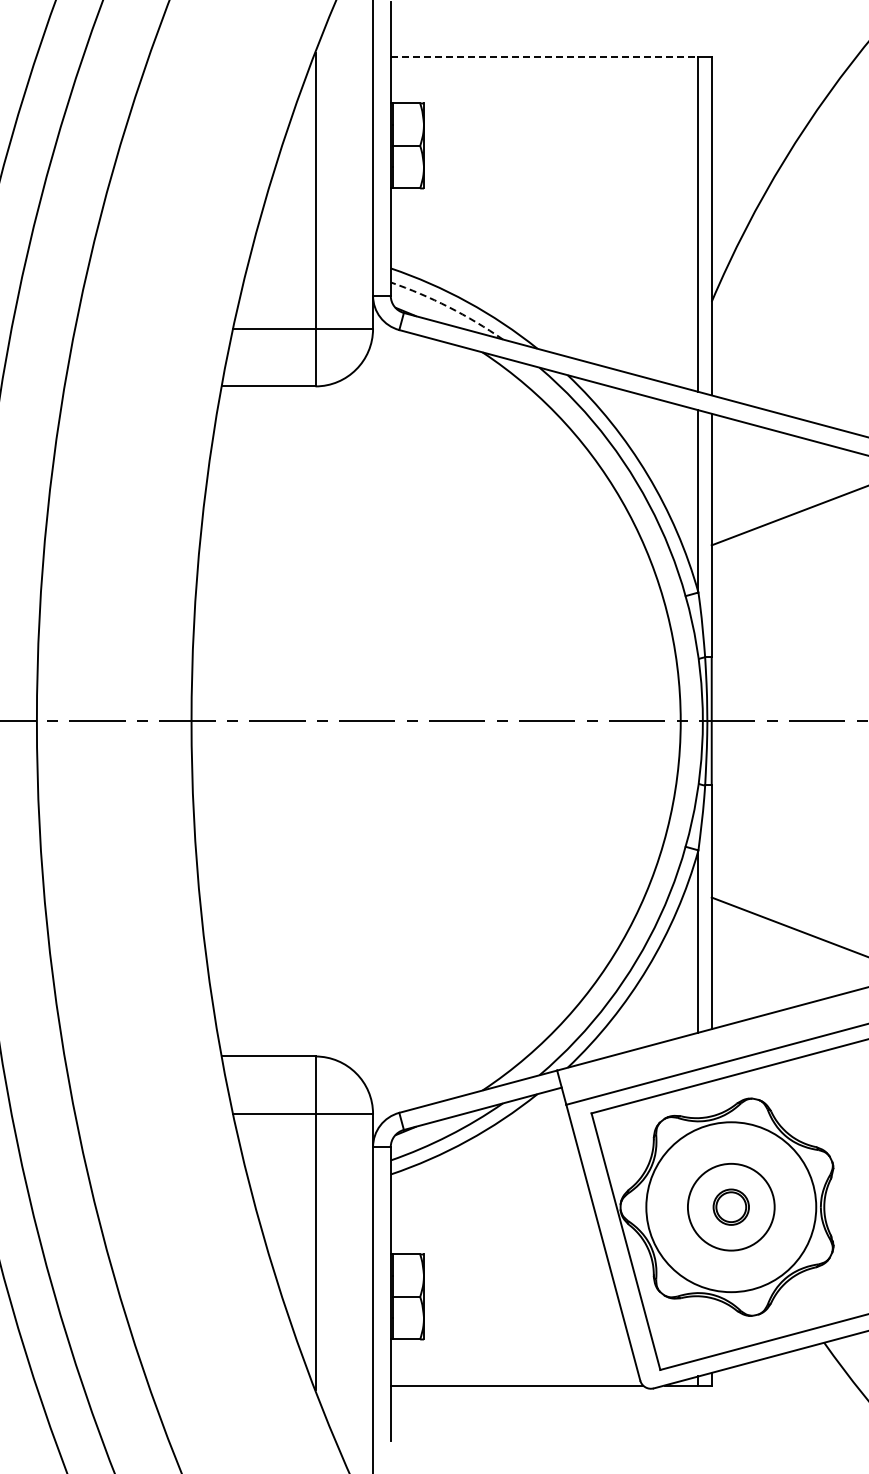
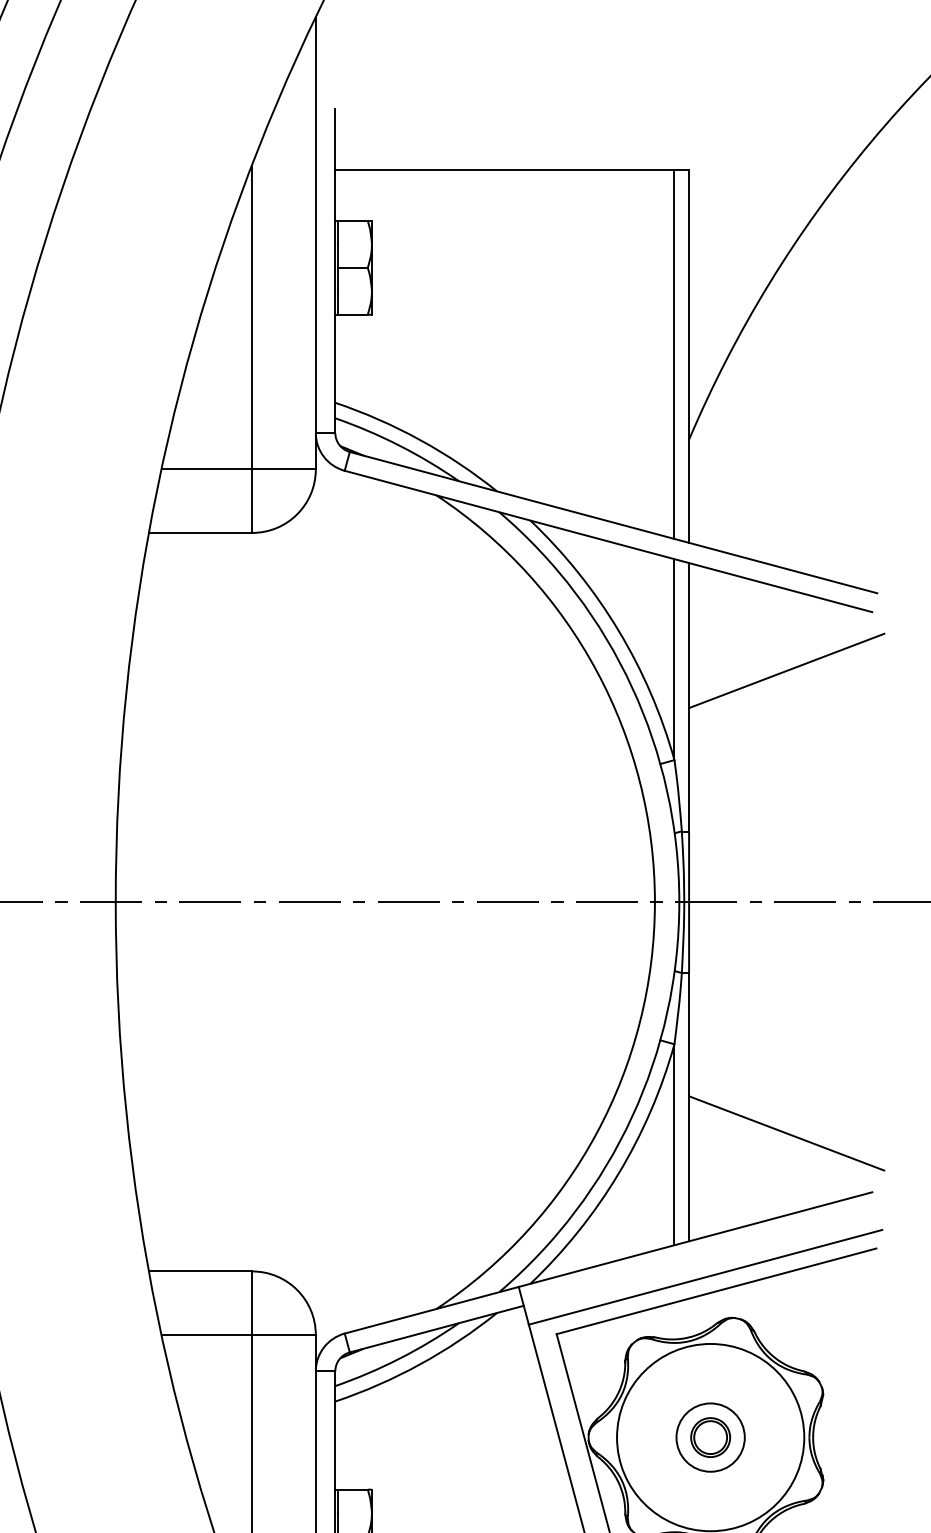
line: (544, 57) -> (504, 170), dashed -> solid
arc: (448, 307) -> (398, 445), dashed -> solid
circle: (731, 1207) -> (710, 1437), size x0.71

